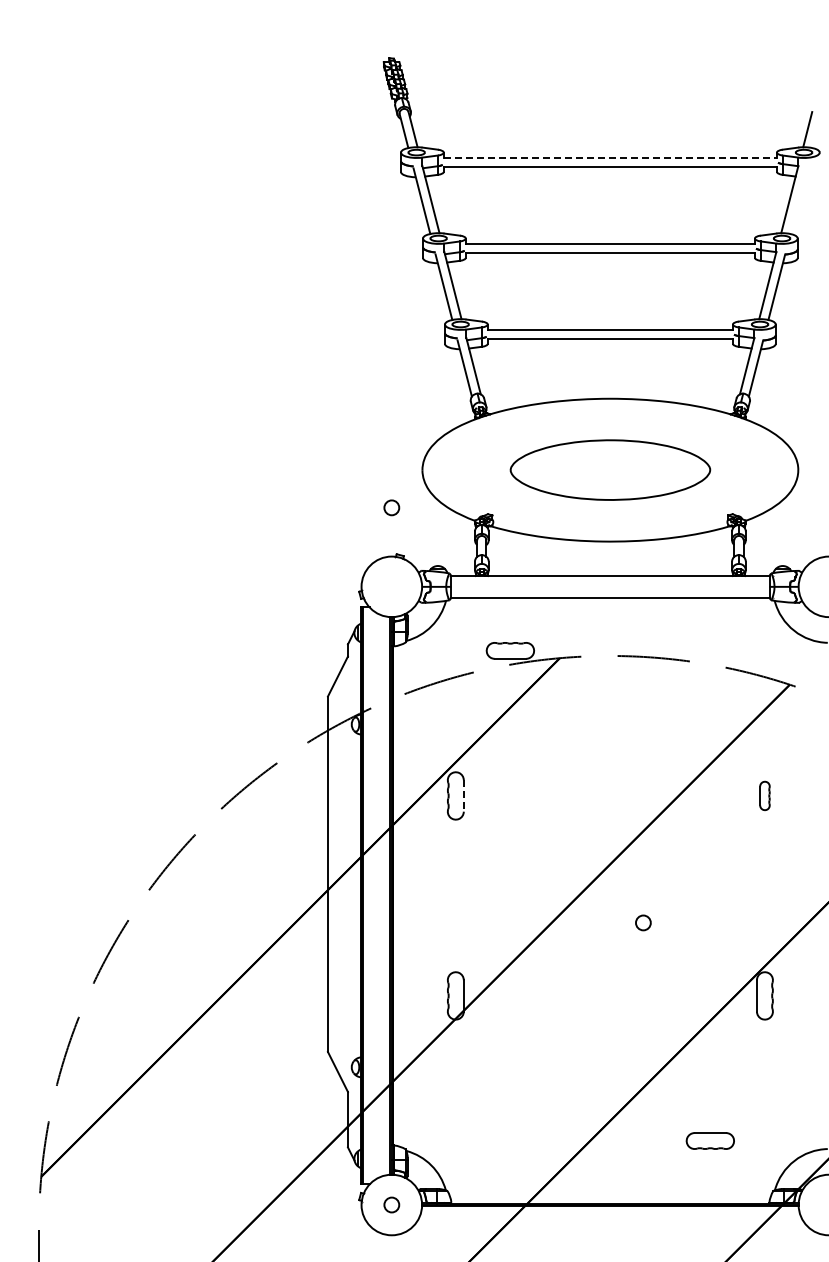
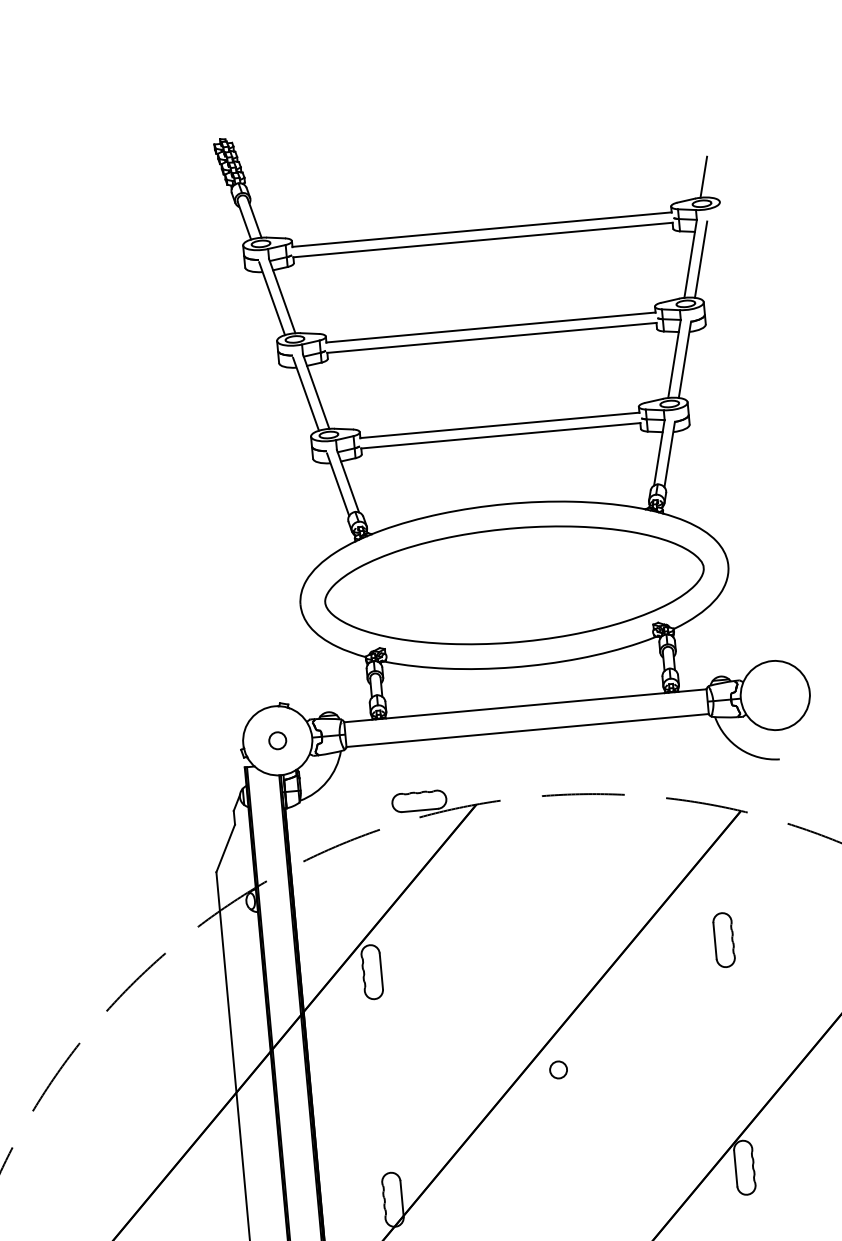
line: (610, 157) -> (482, 229), dashed -> solid
line: (798, 201) -> (700, 260), added
part: (610, 469) -> (514, 584), size x1.67
circle: (391, 507) -> (277, 740), moved
line: (463, 795) -> (380, 970), dashed -> solid
part: (764, 795) -> (723, 939), size x1.67
circle: (643, 922) -> (558, 1069), moved

